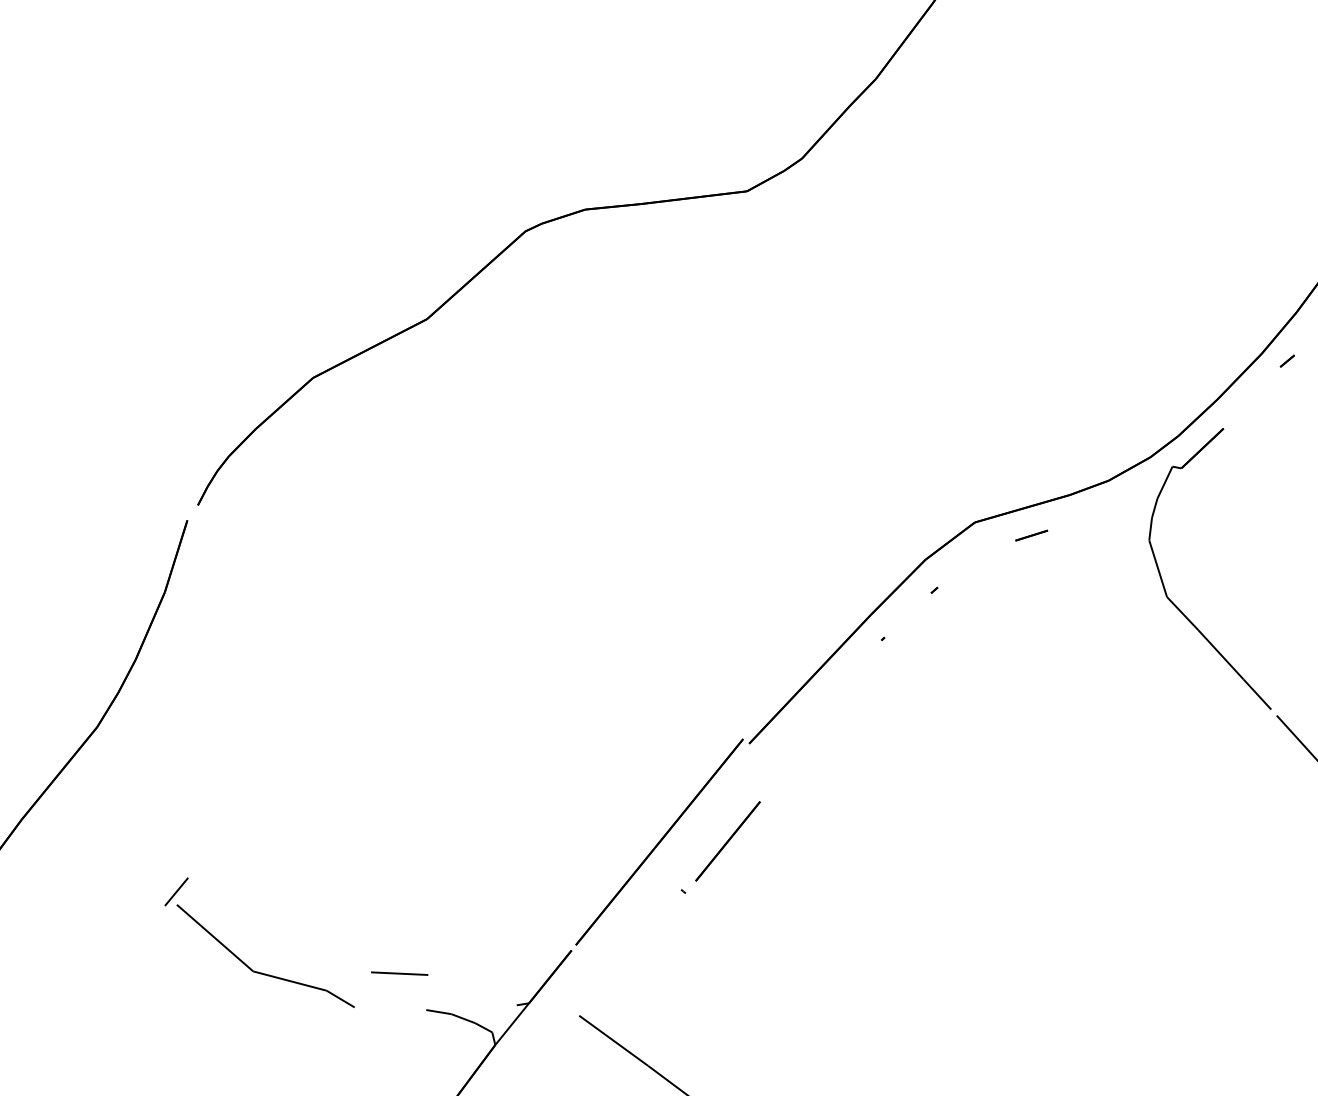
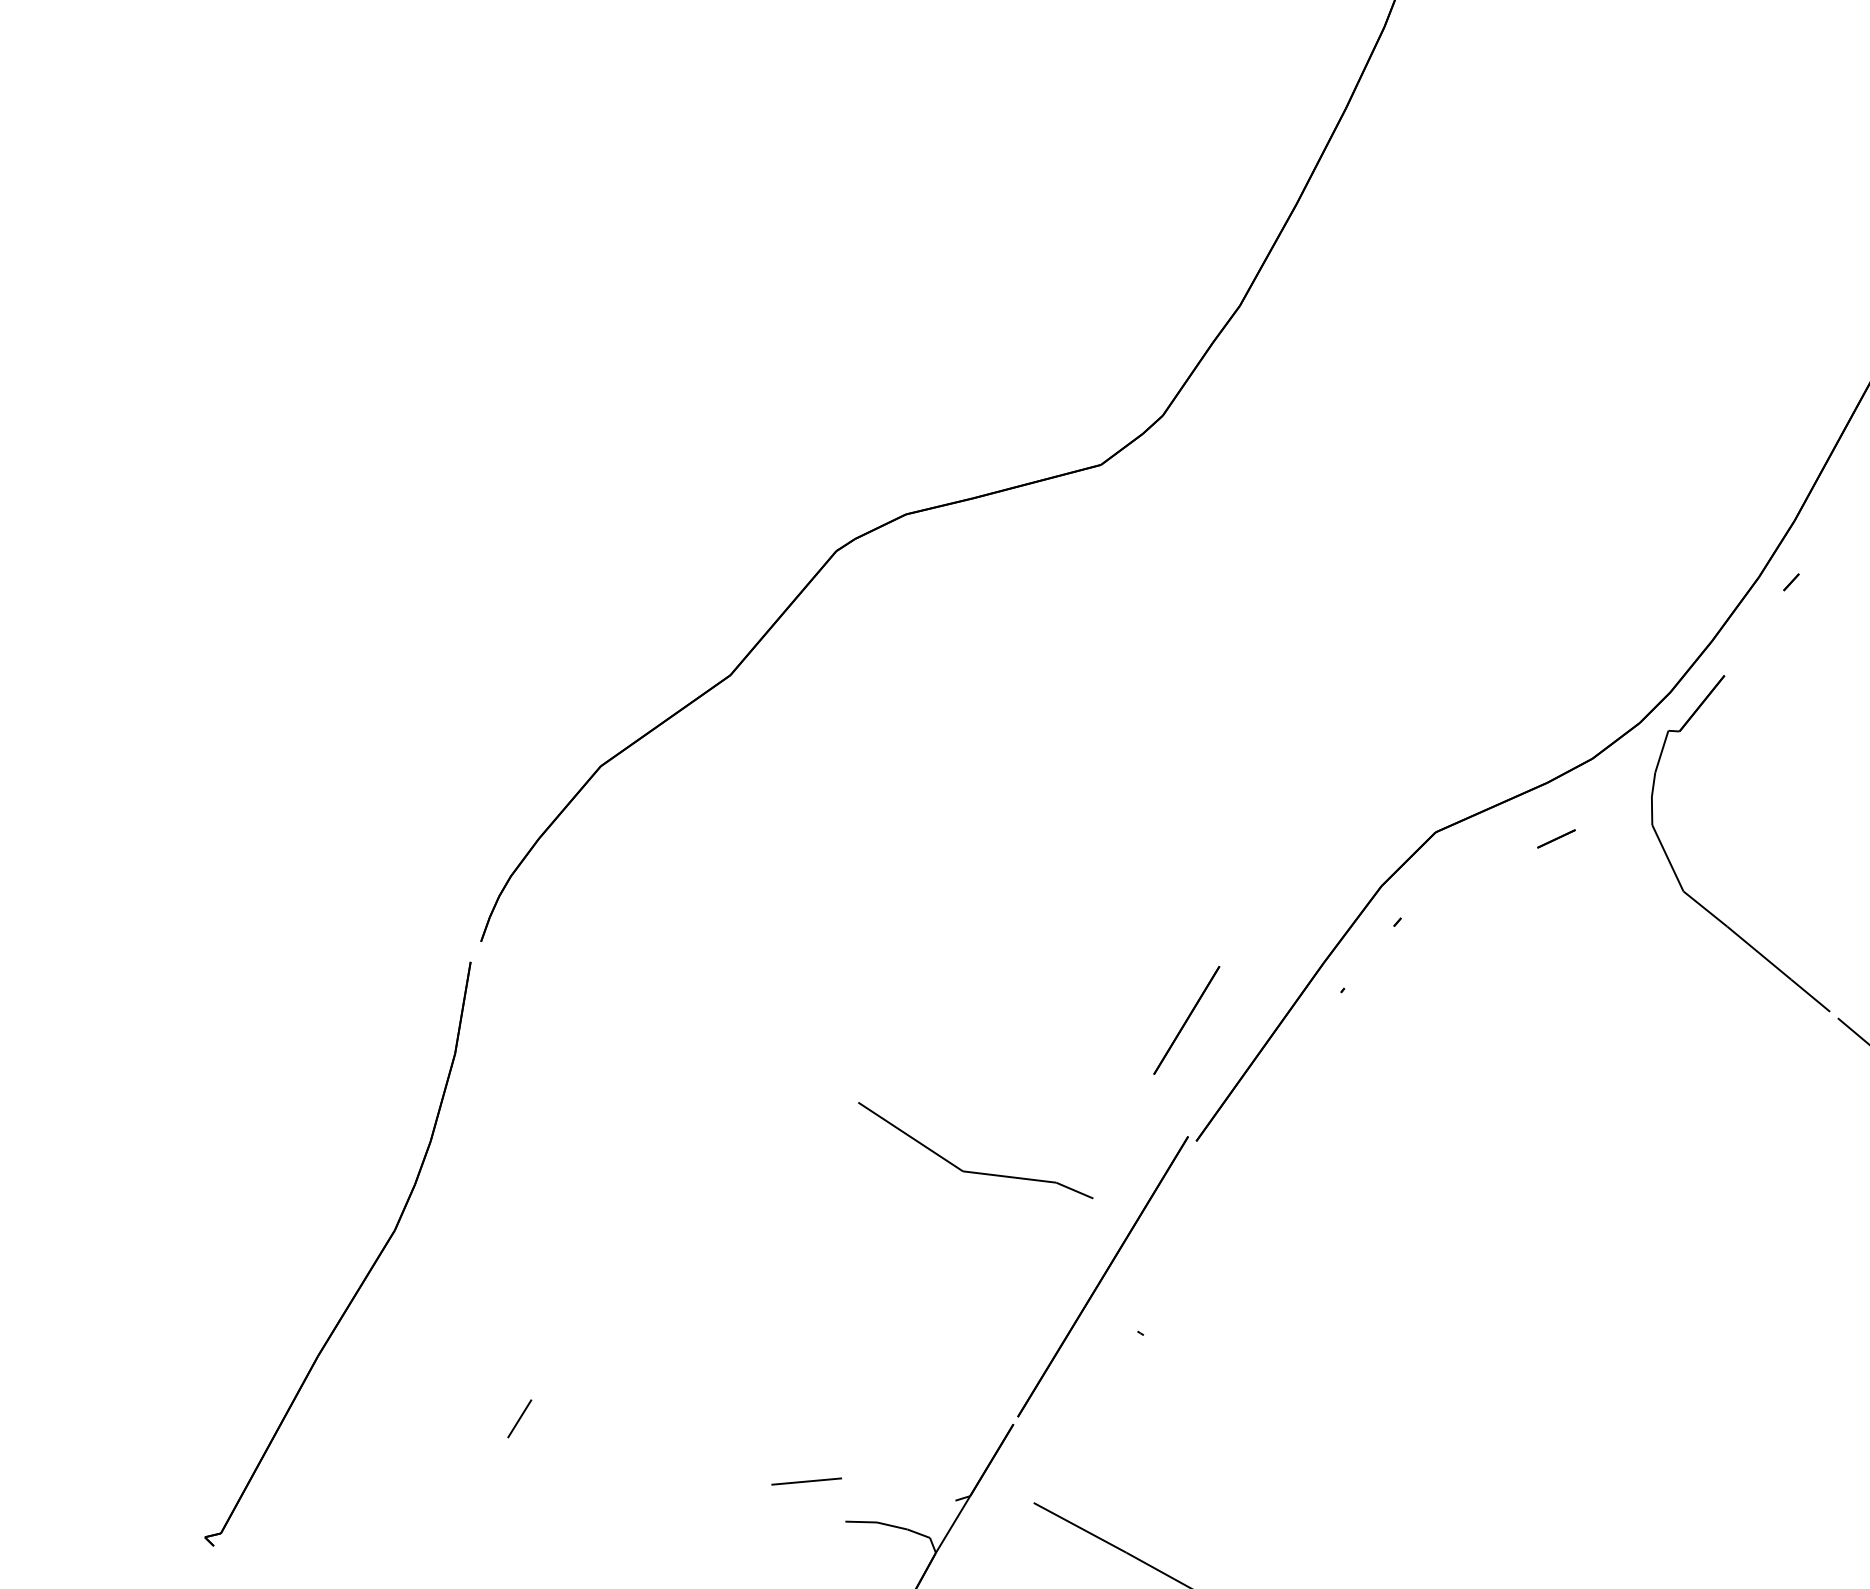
line: (1031, 535) -> (1556, 838), moved
line: (727, 841) -> (1186, 1020), moved
part: (262, 972) -> (974, 1171), moved

